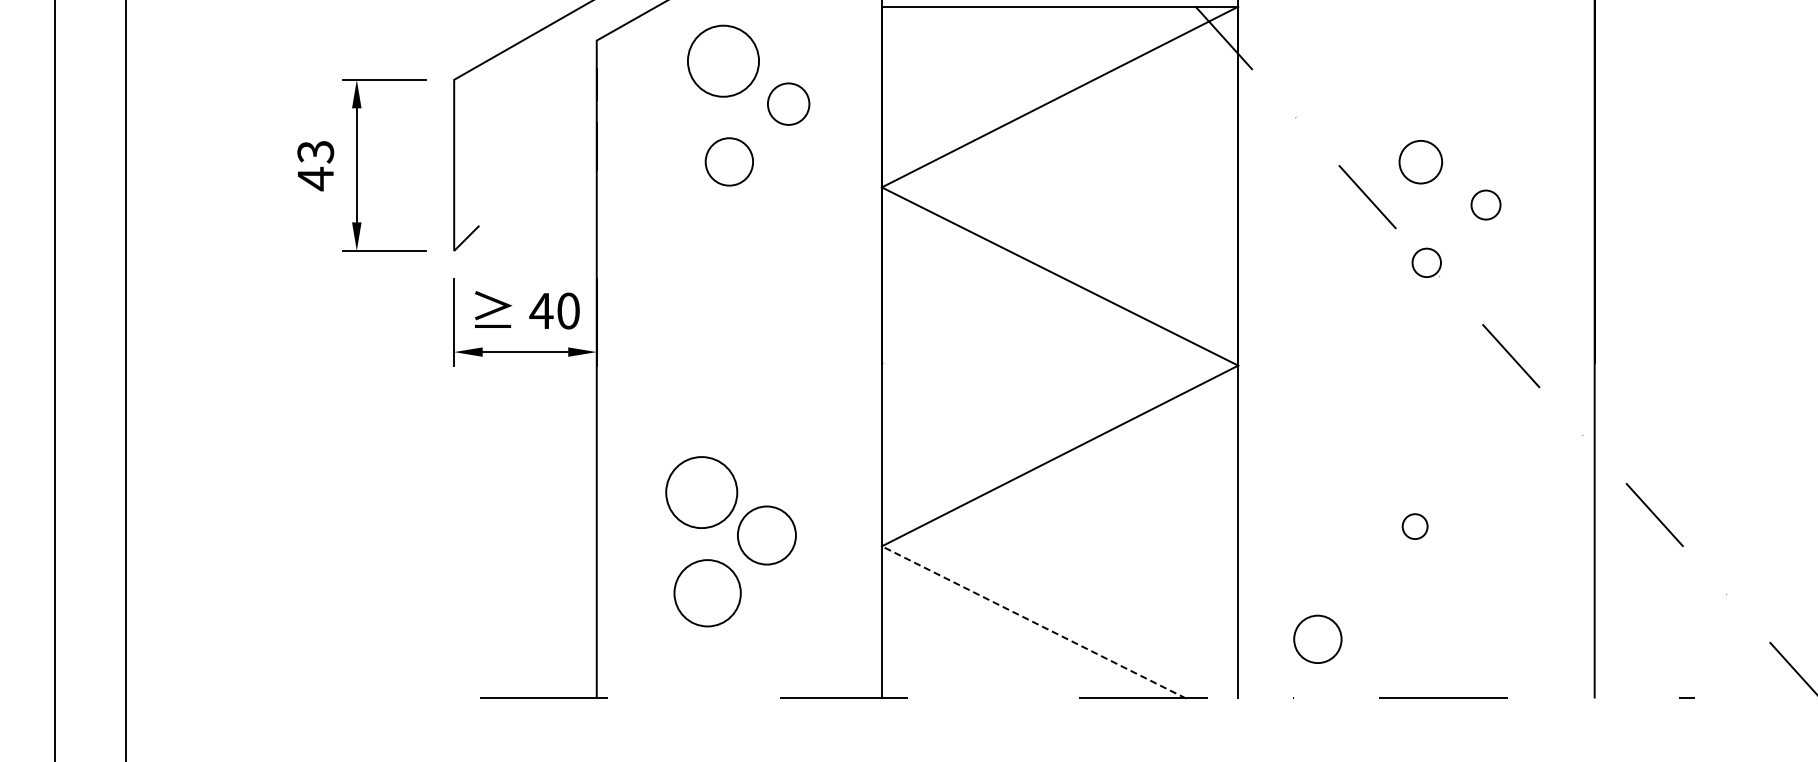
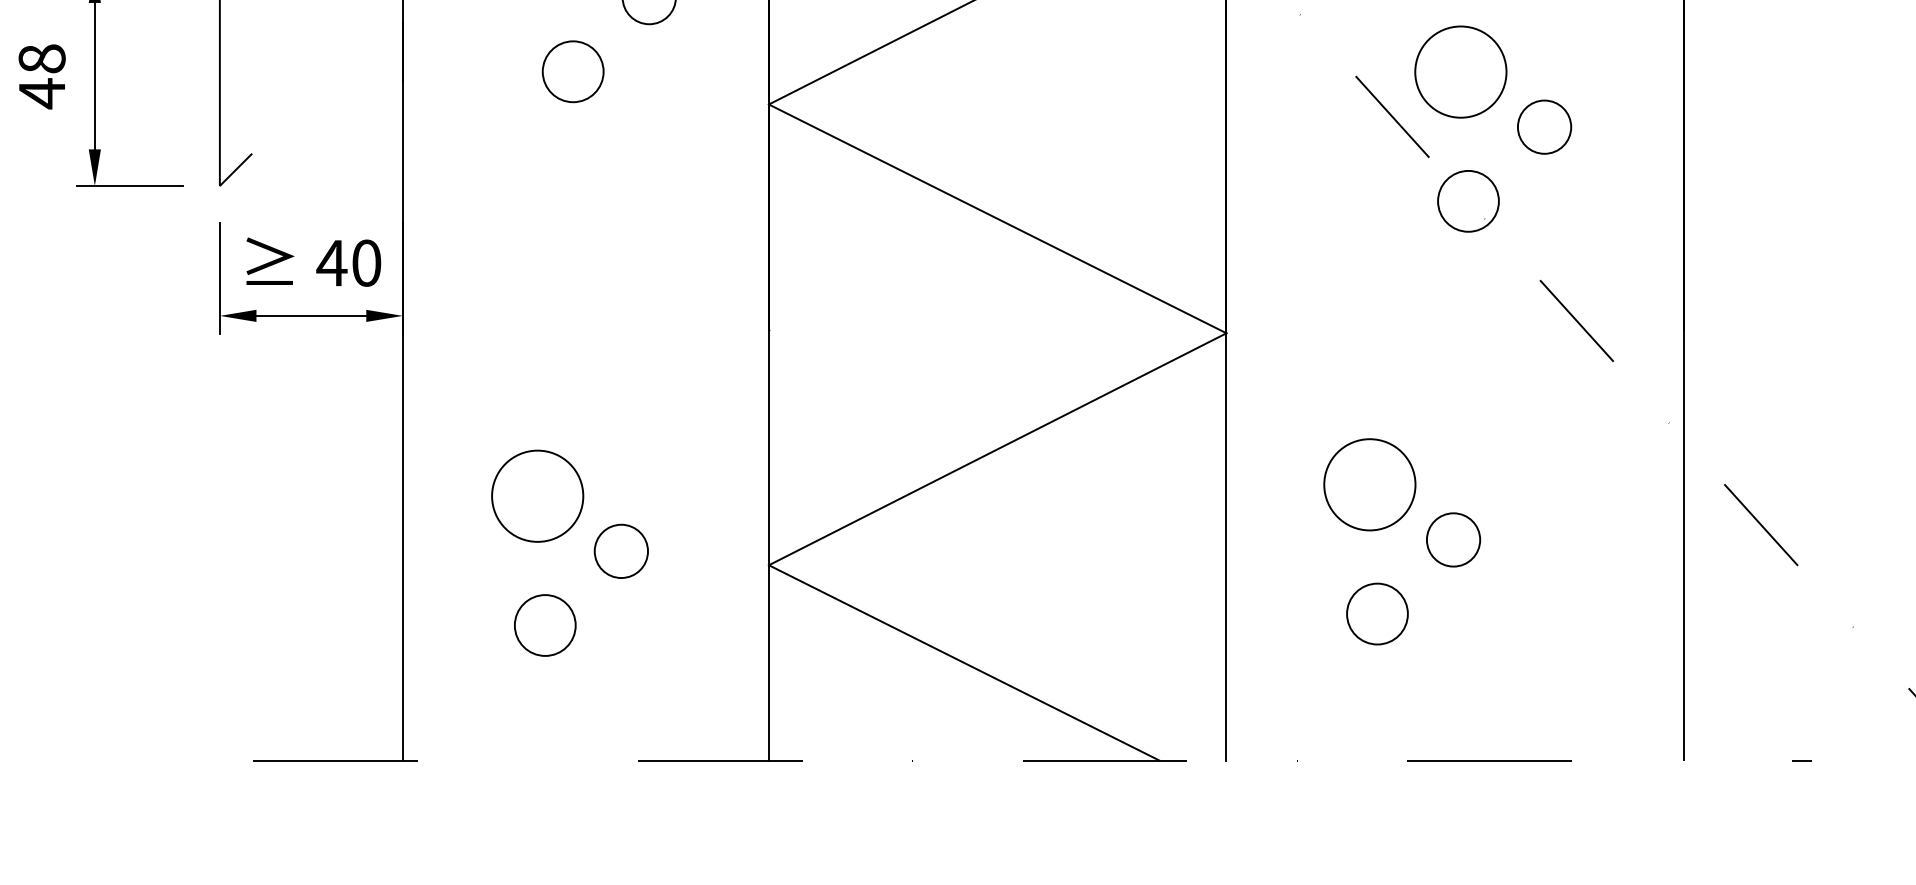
text: (315, 151) -> (41, 58), 43 -> 48
circle: (1420, 161) -> (1460, 71), size x1.67
circle: (1485, 204) -> (1543, 126), size x1.43
circle: (1426, 262) -> (1468, 200), size x1.67
circle: (1349, 483) -> (1369, 484), added
circle: (1414, 526) -> (1452, 539), size x1.67
circle: (766, 535) -> (620, 551), size x0.71
circle: (707, 592) -> (545, 624), size x0.71
line: (1033, 622) -> (963, 663), dashed -> solid
circle: (1317, 638) -> (1376, 612), moved

